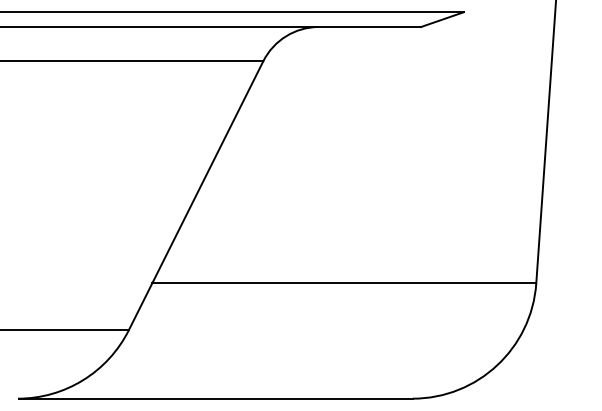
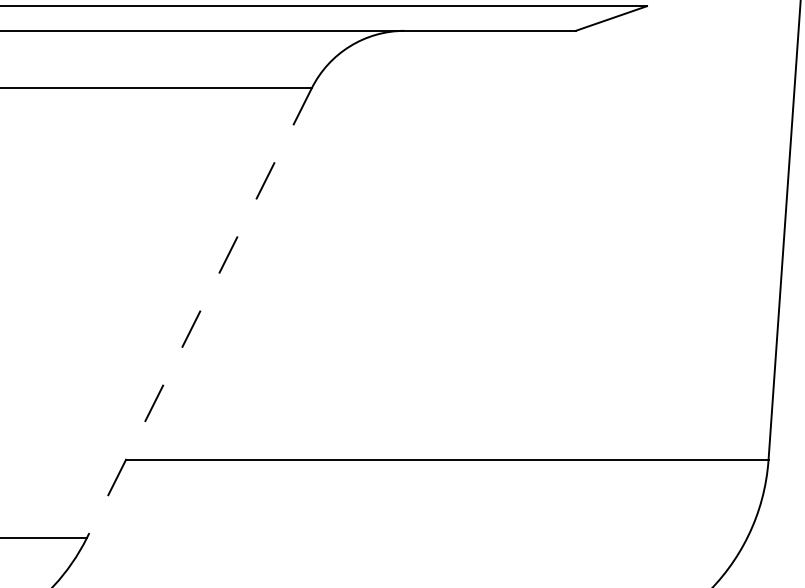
line: (195, 196) -> (198, 314), solid -> dashed

